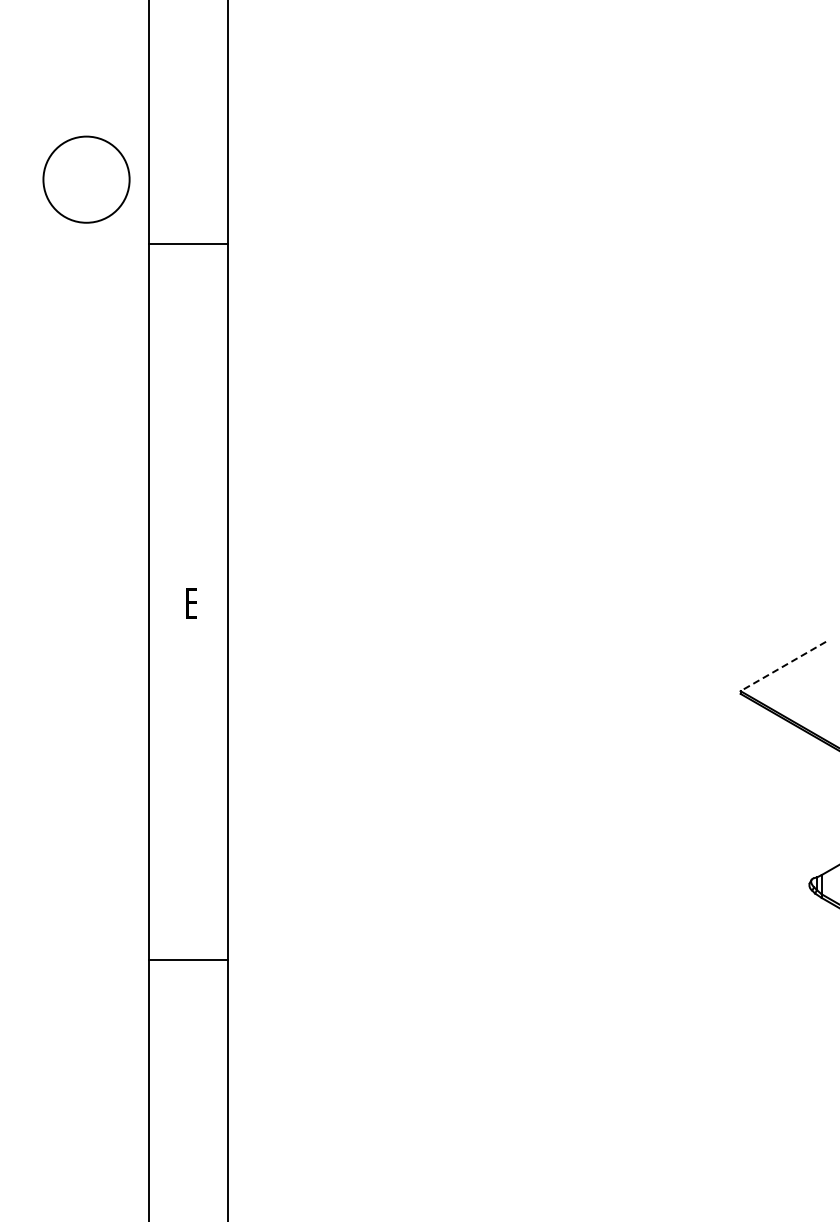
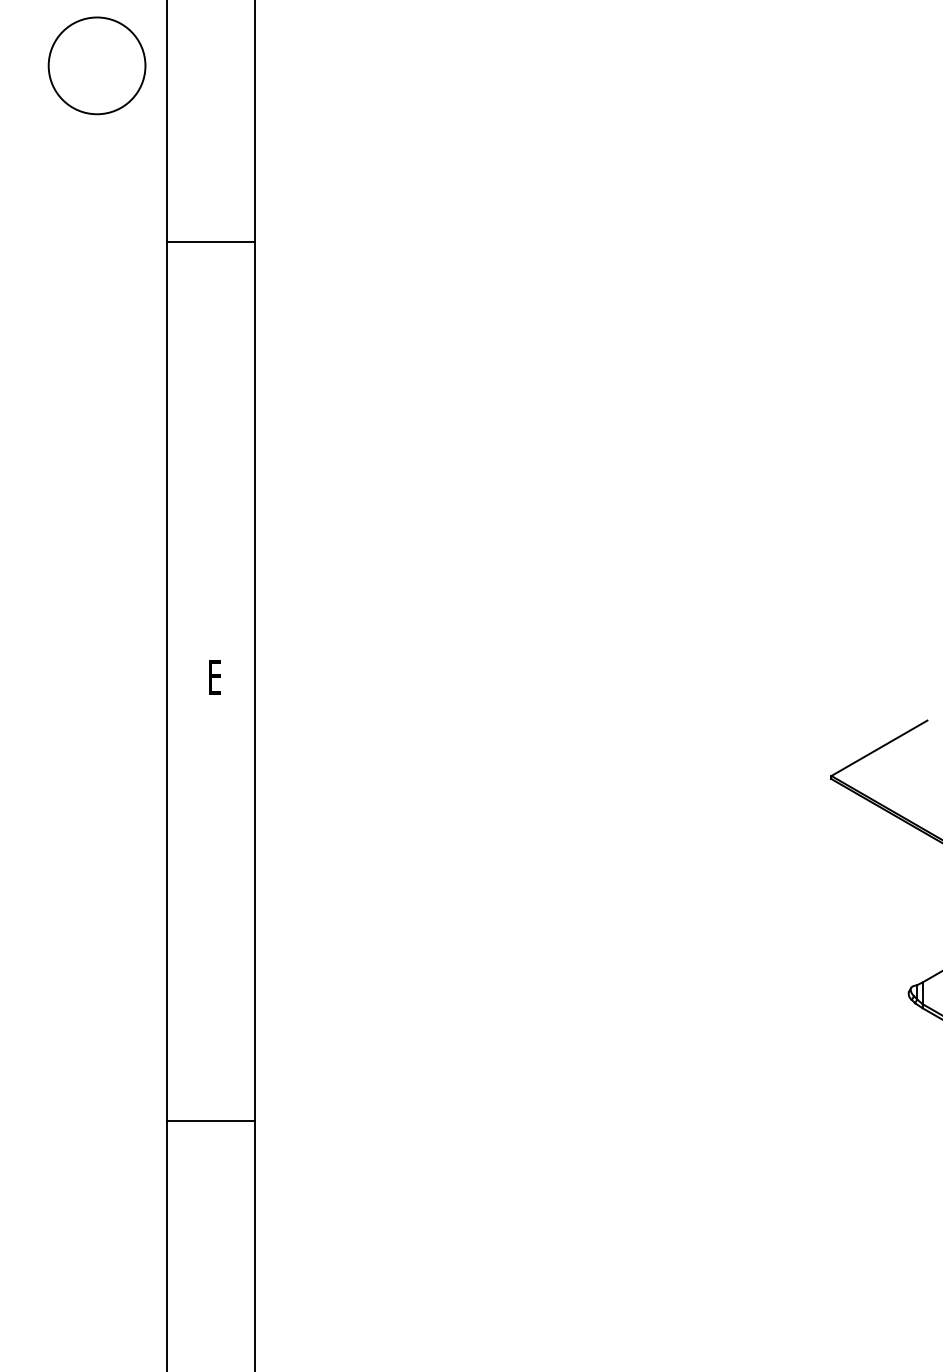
circle: (86, 179) -> (97, 65), moved
line: (188, 244) -> (211, 241), moved
line: (782, 666) -> (878, 748), dashed -> solid
line: (188, 959) -> (211, 1121), moved

